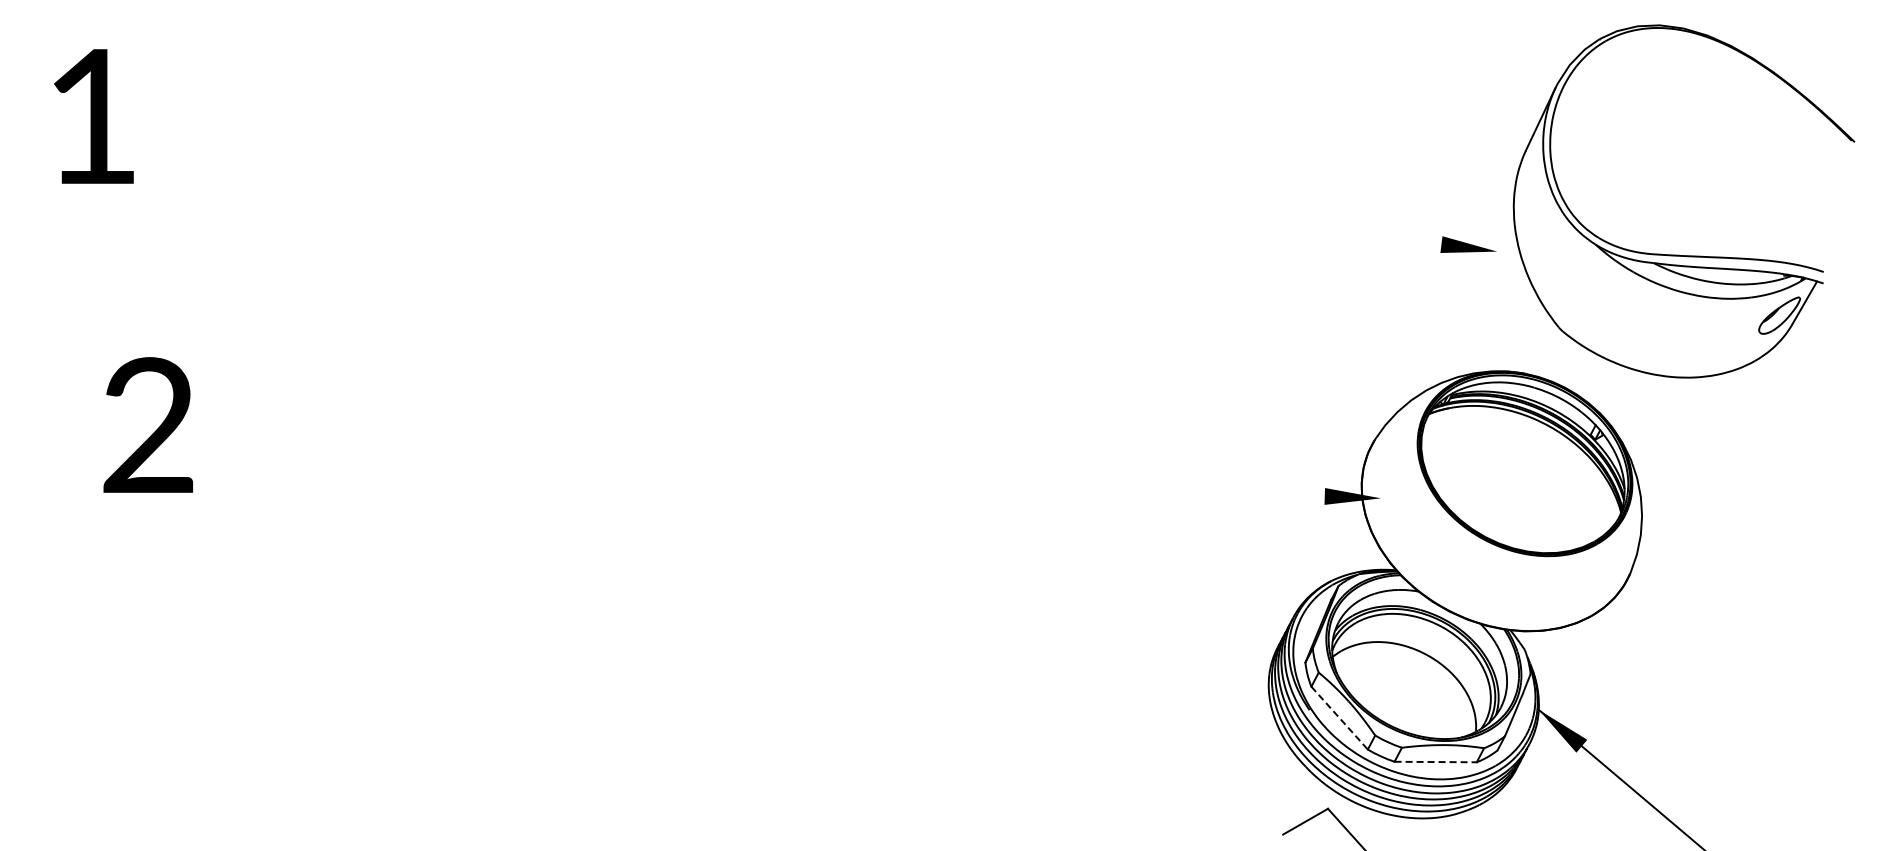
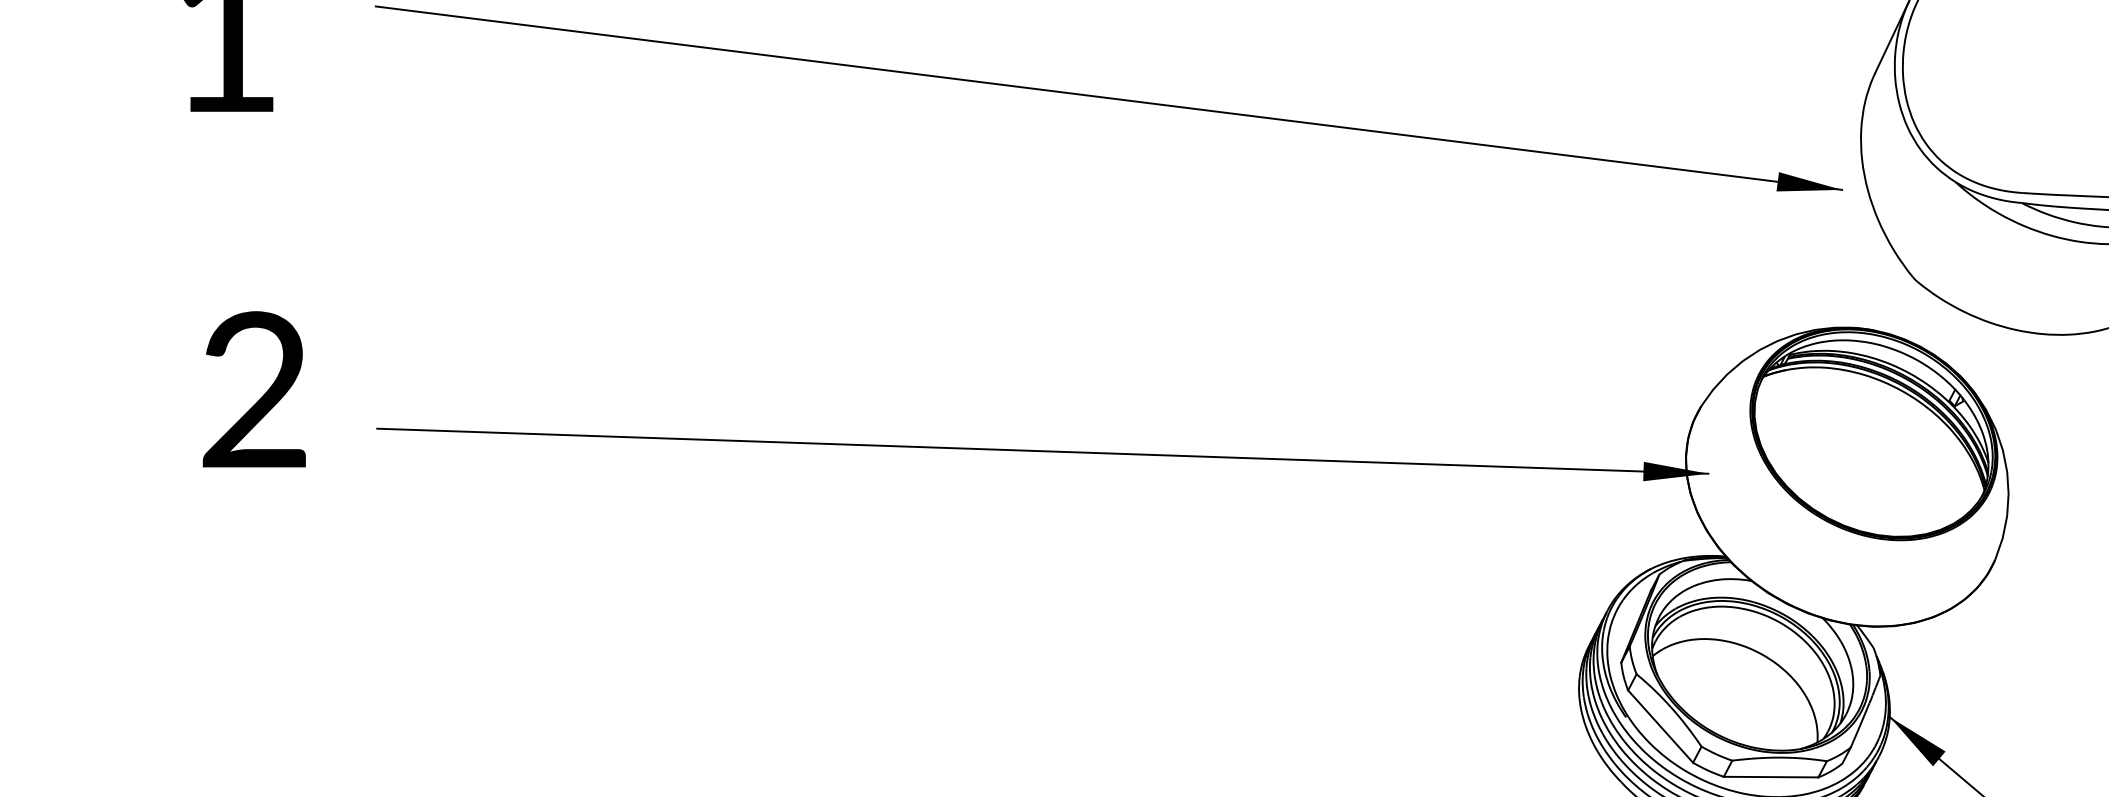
line: (859, 171) -> (1108, 97), added
text: (147, 424) -> (253, 388), moved
line: (802, 478) -> (1042, 450), added
line: (1339, 718) -> (1660, 727), dashed -> solid
line: (1436, 762) -> (1772, 777), dashed -> solid

